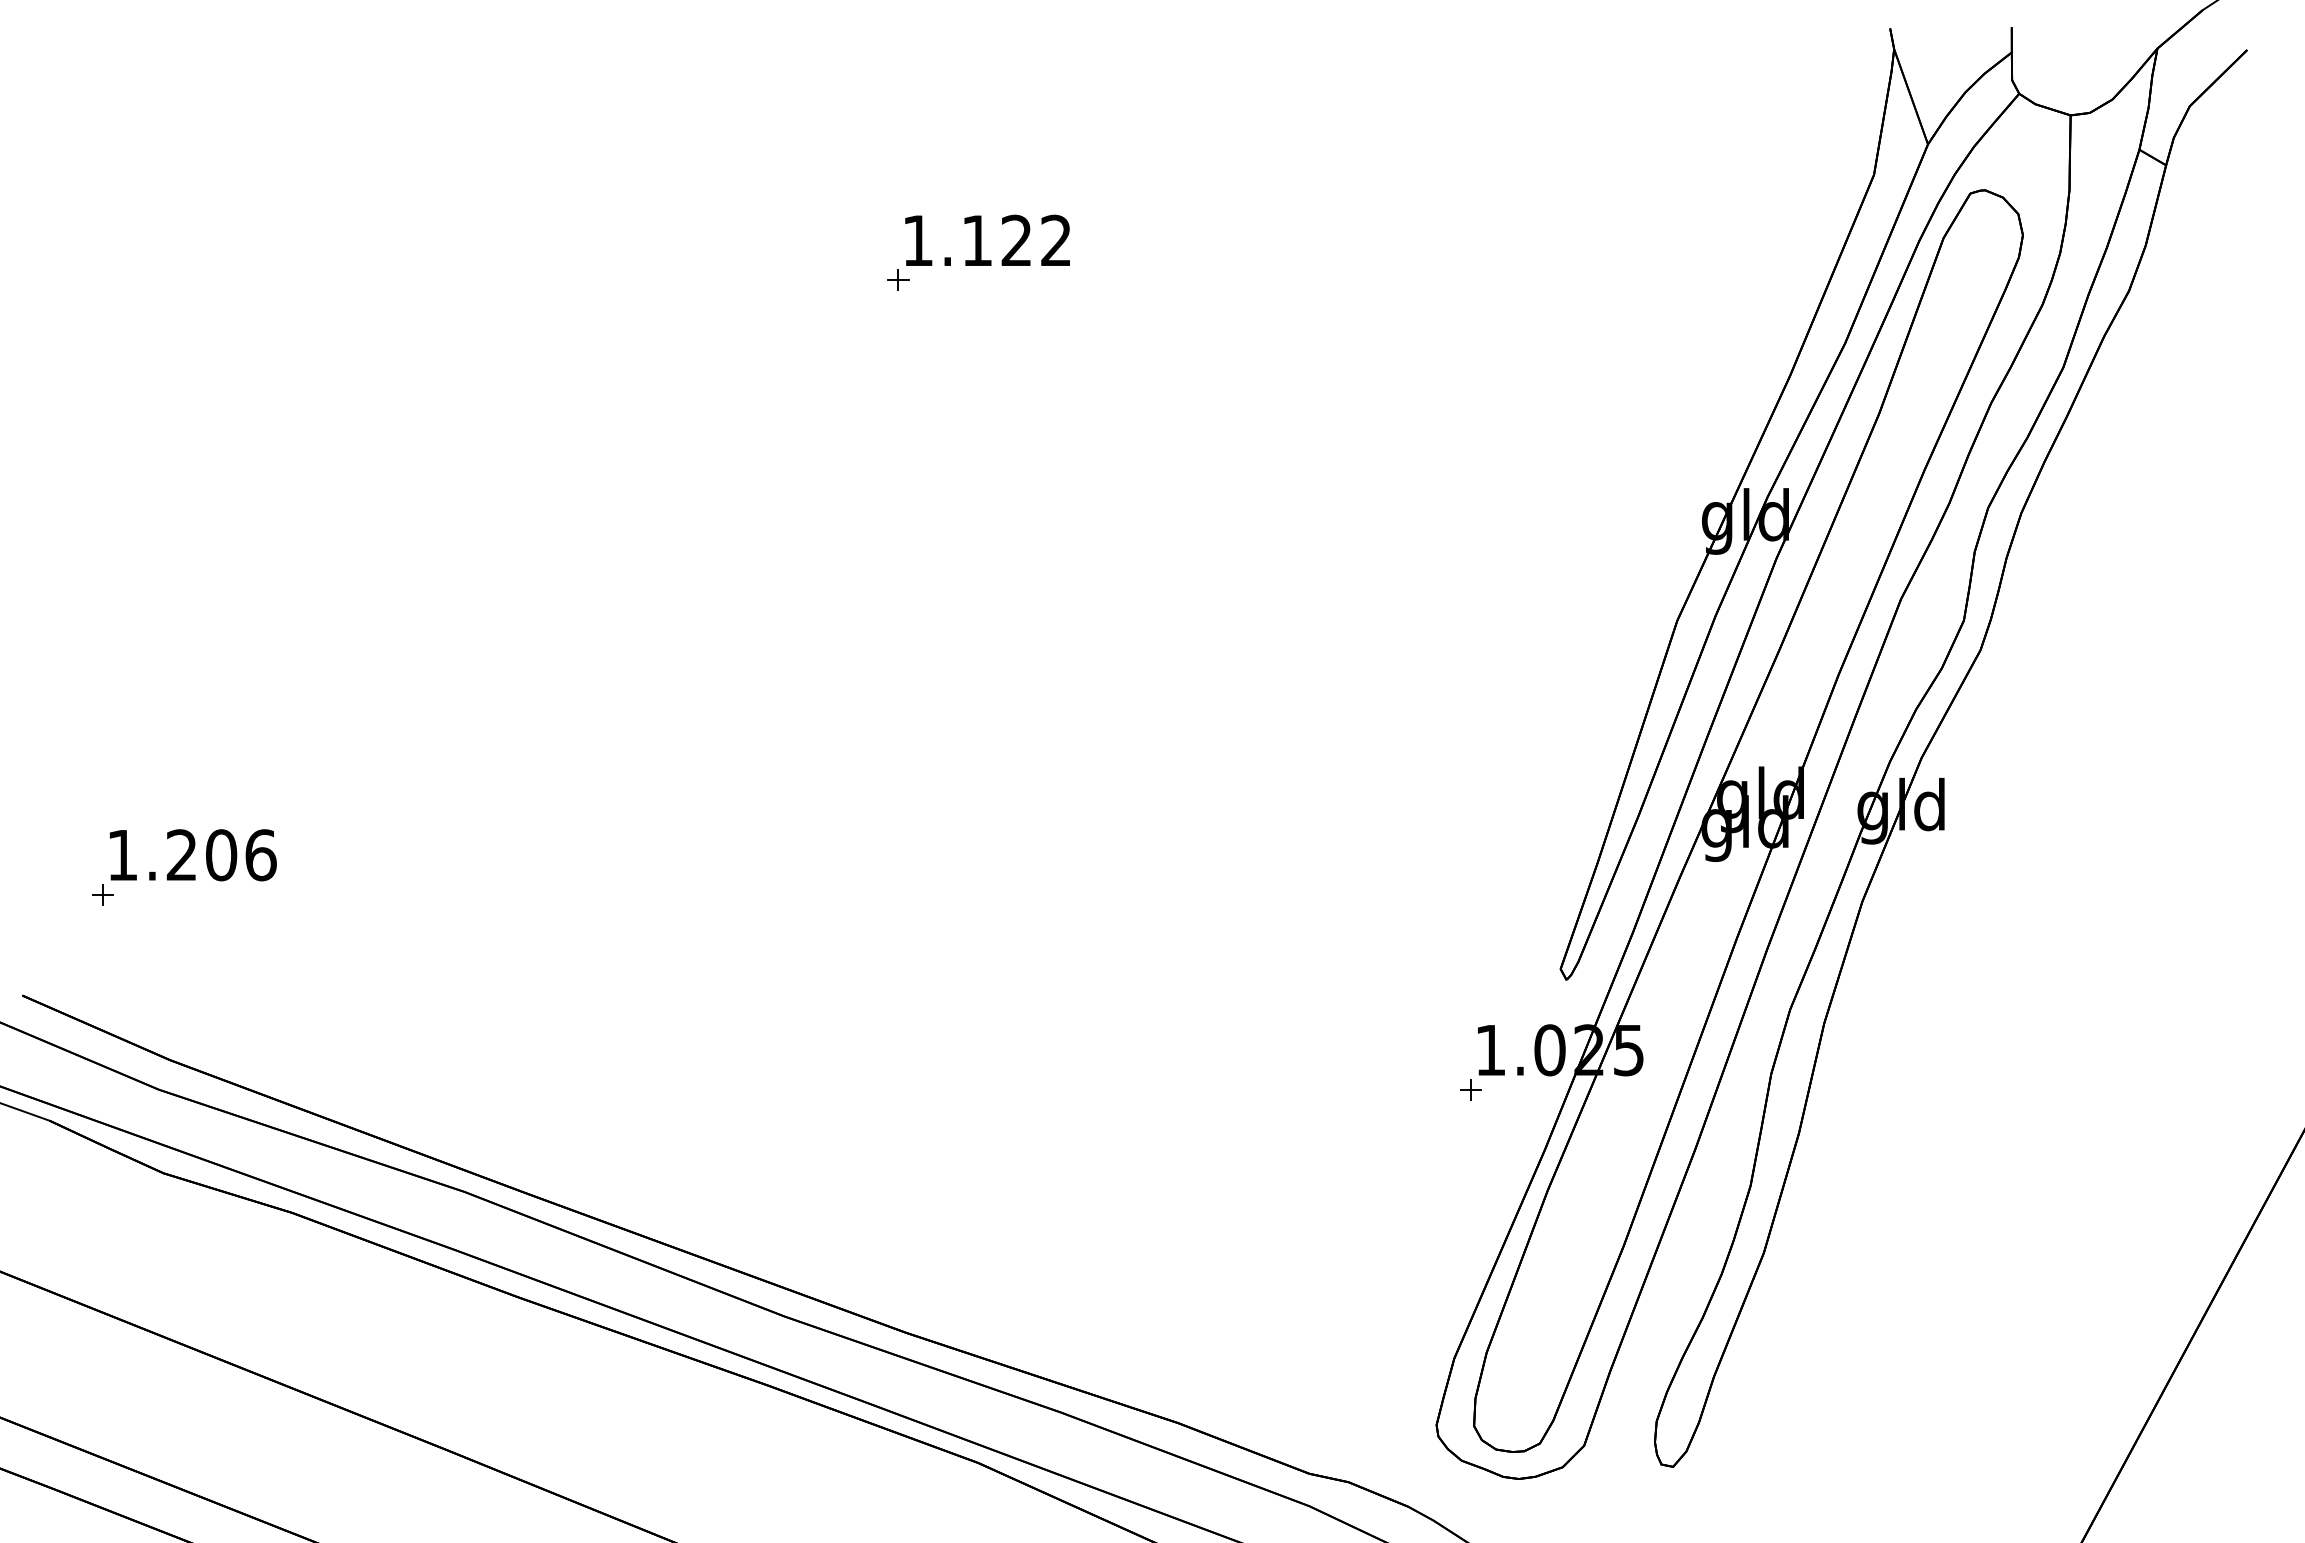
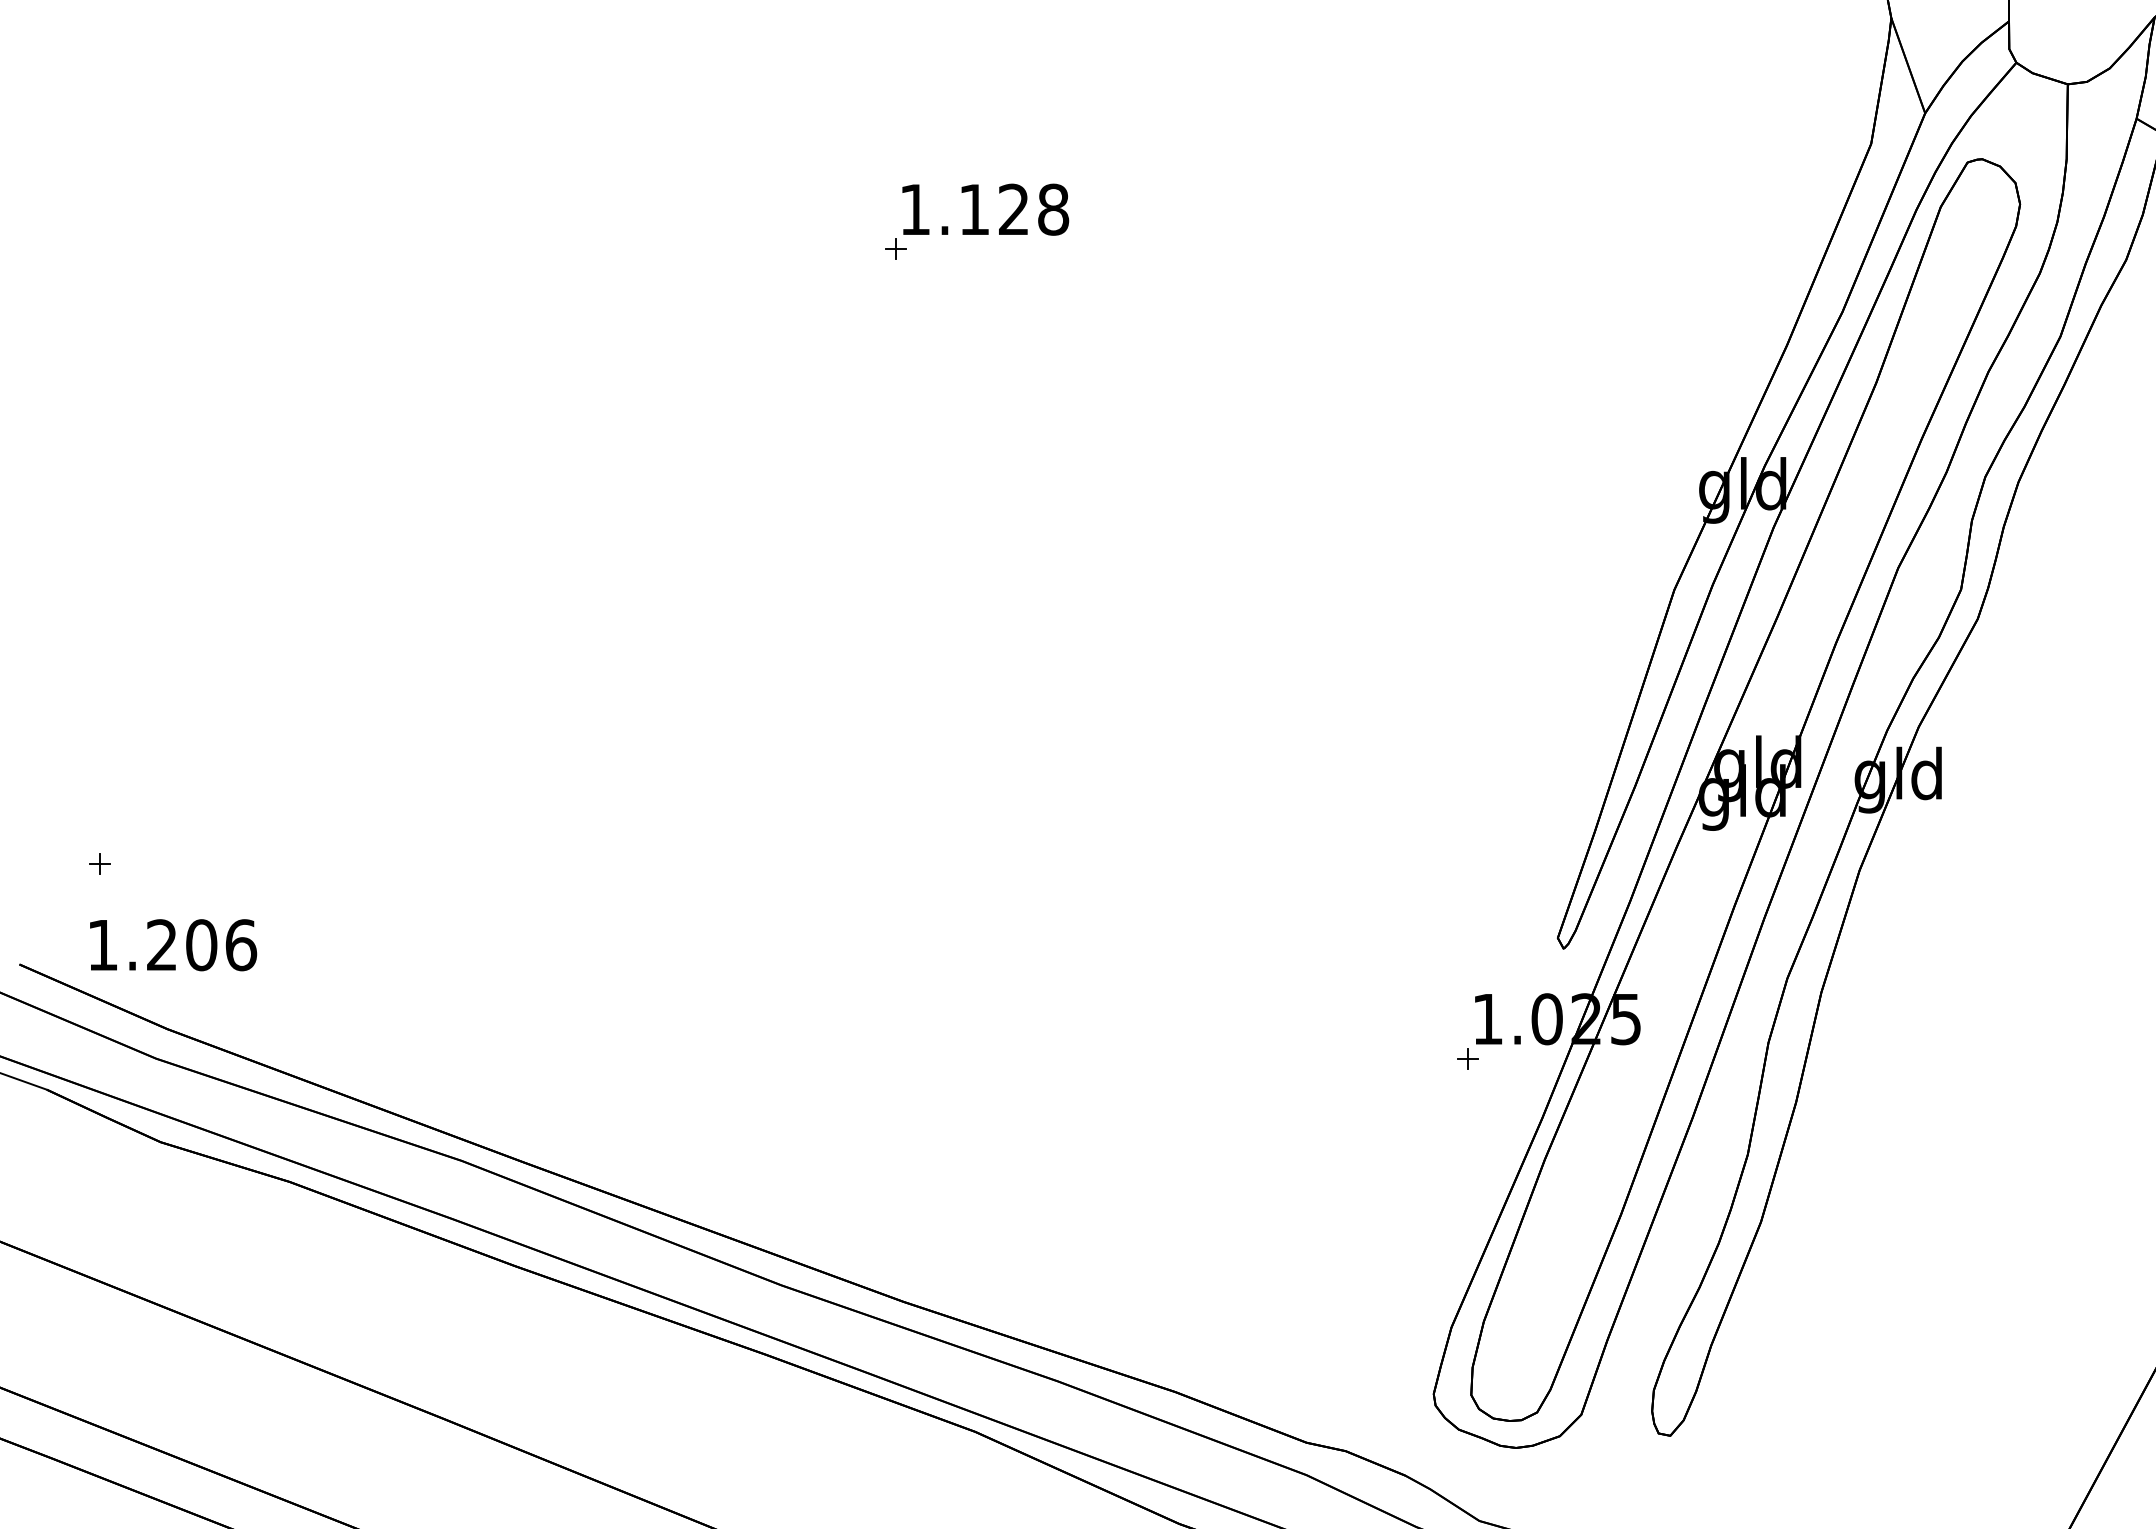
text: (1056, 240) -> (1053, 209), 1.122 -> 1.128
text: (193, 855) -> (173, 945), moved

